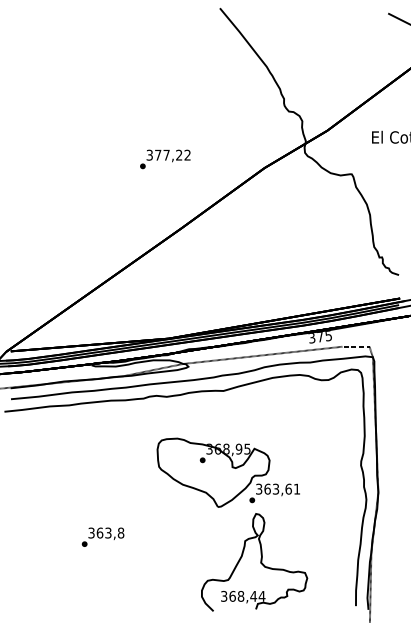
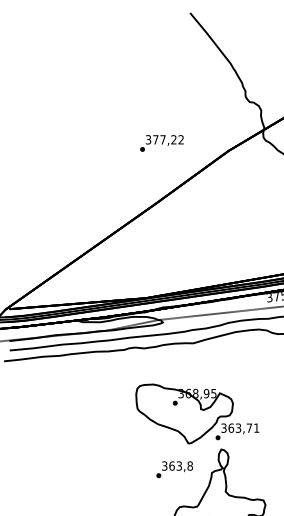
text: (165, 159) -> (162, 143), moved
text: (288, 488) -> (249, 427), 363,61 -> 363,71
text: (102, 536) -> (174, 469), moved

